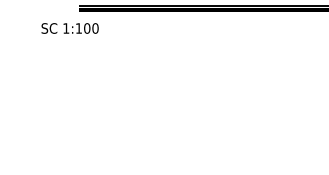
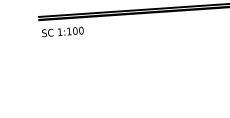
text: (69, 28) -> (62, 32), moved

